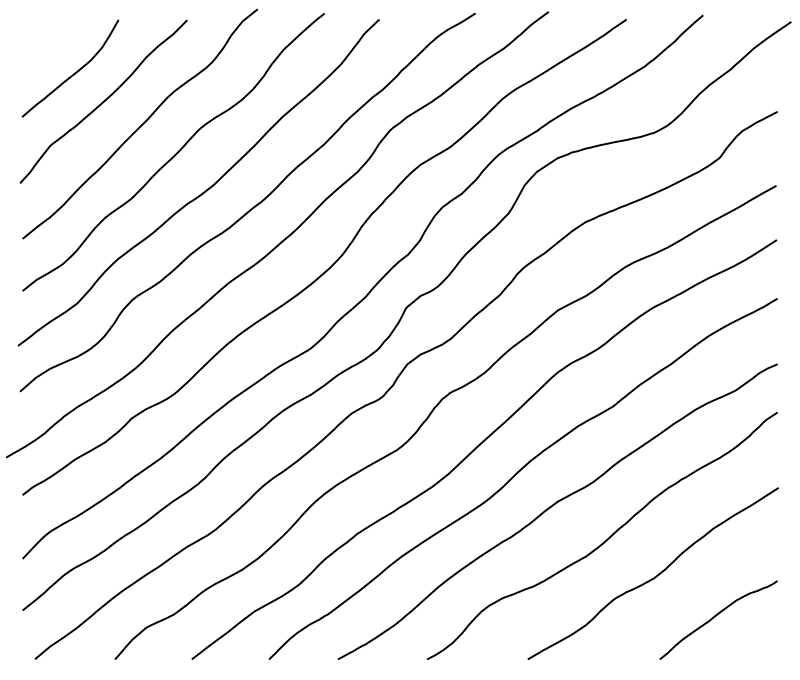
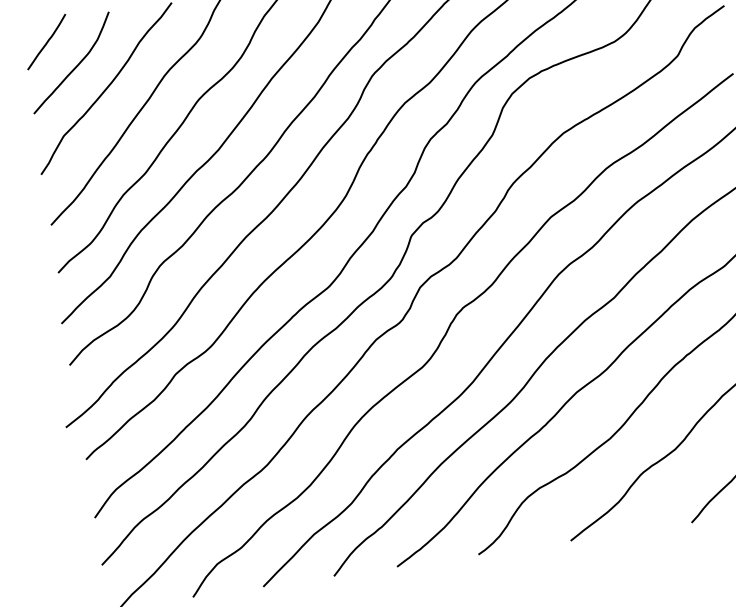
curve: (47, 42) -> (46, 42), added

